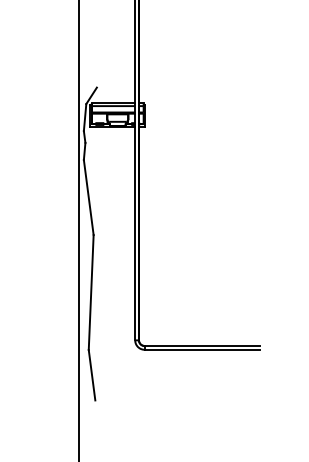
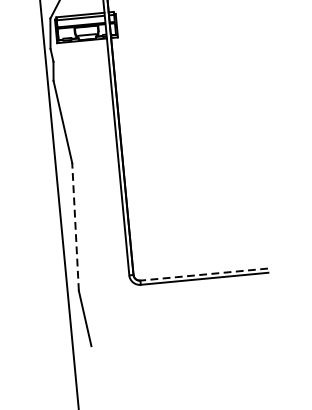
line: (91, 292) -> (75, 226), solid -> dashed
line: (202, 345) -> (204, 274), solid -> dashed

